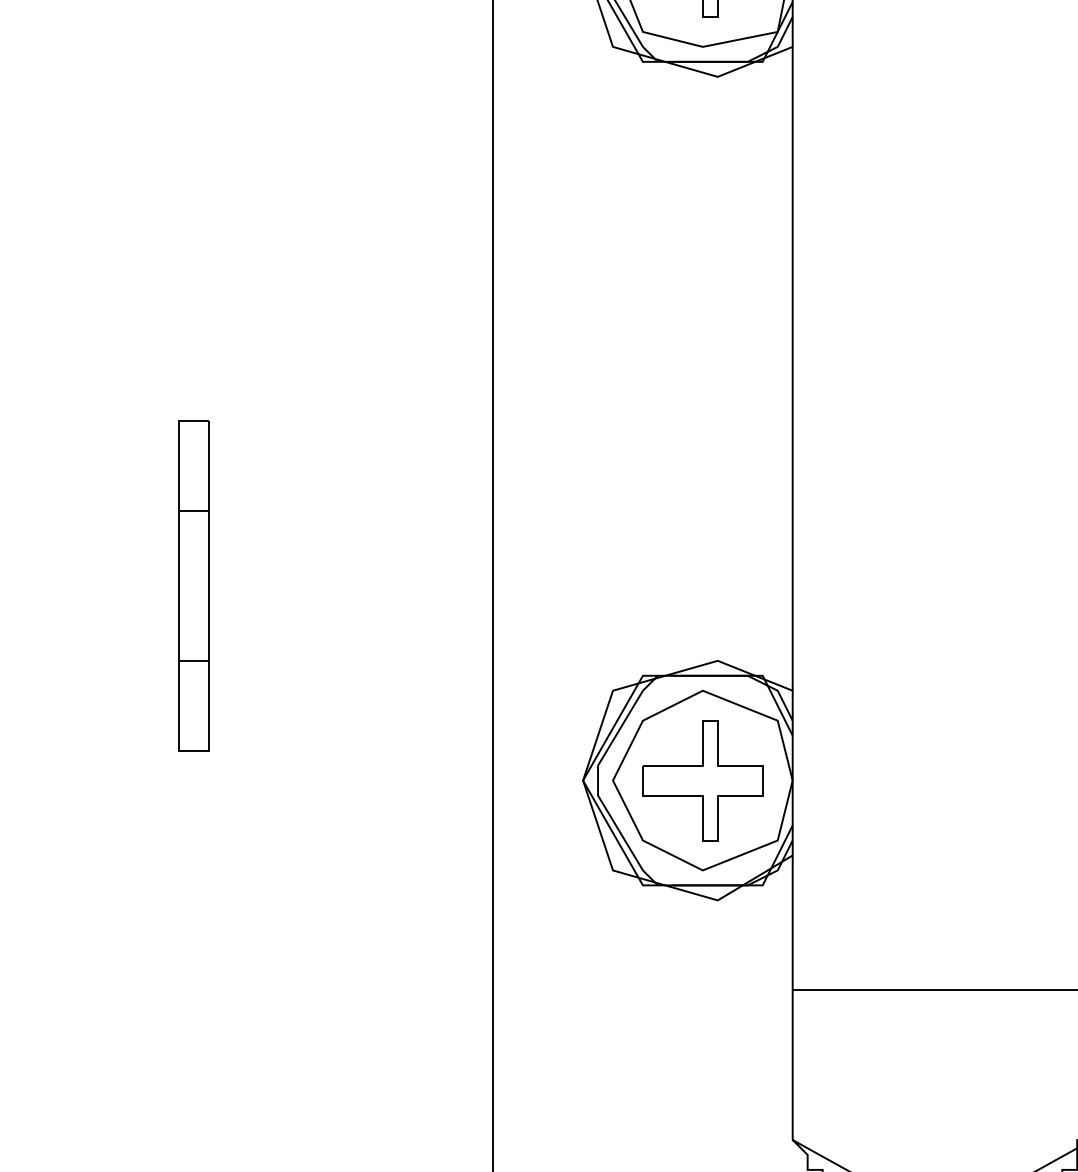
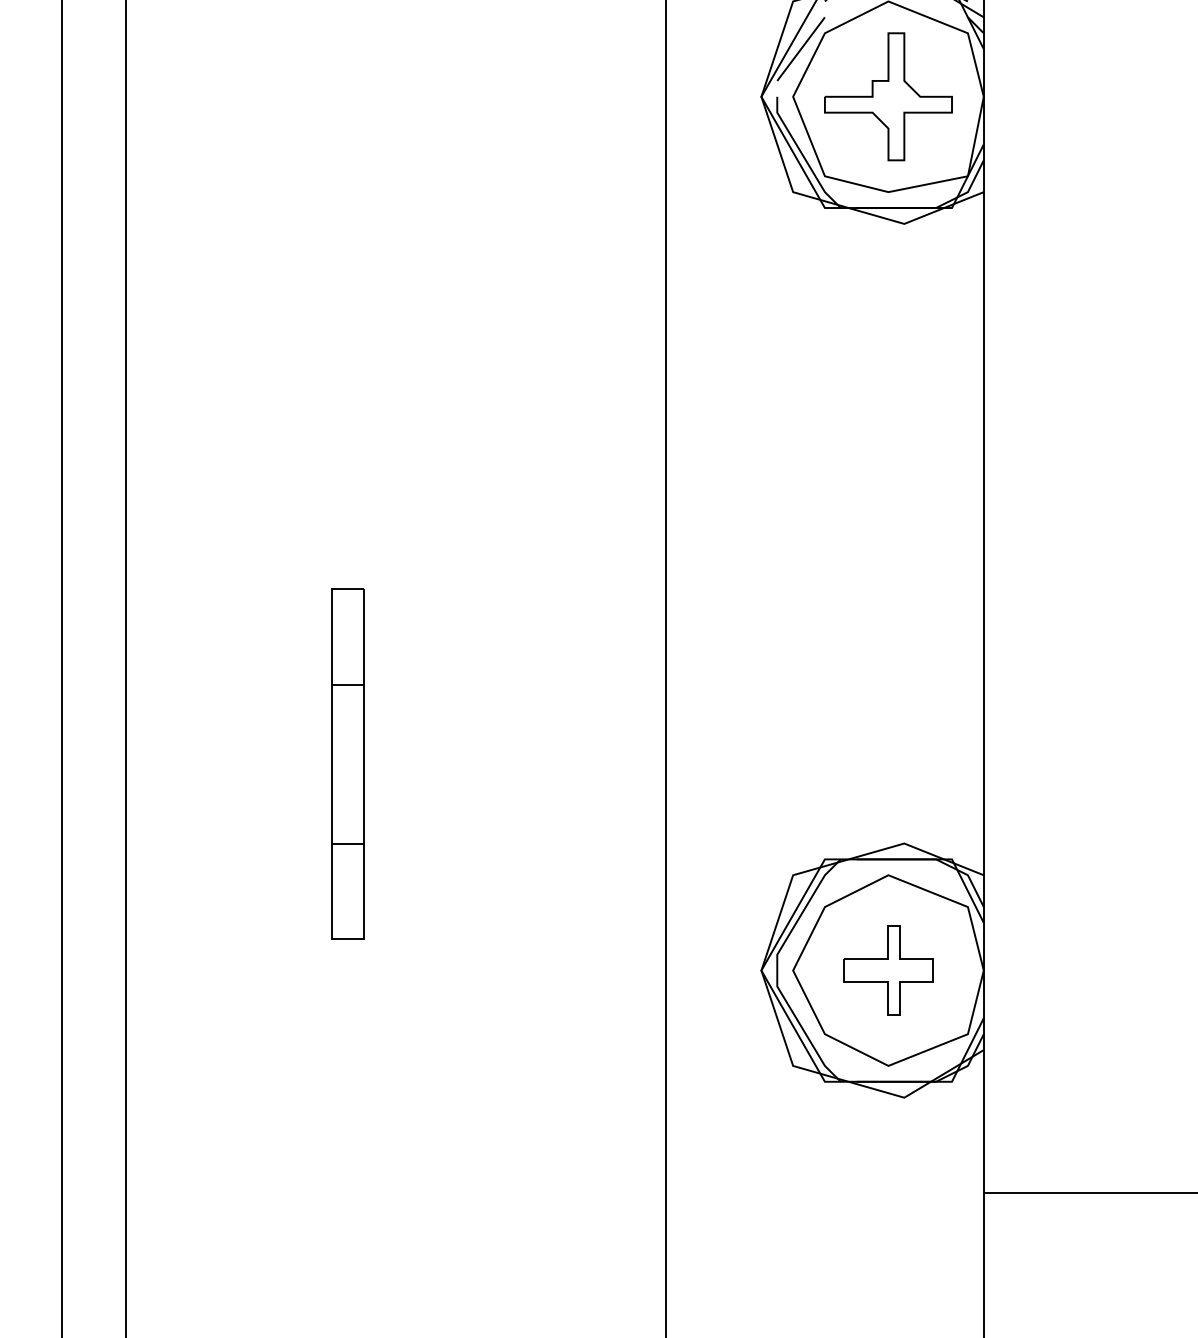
part: (702, 780) -> (888, 970), size x0.7

